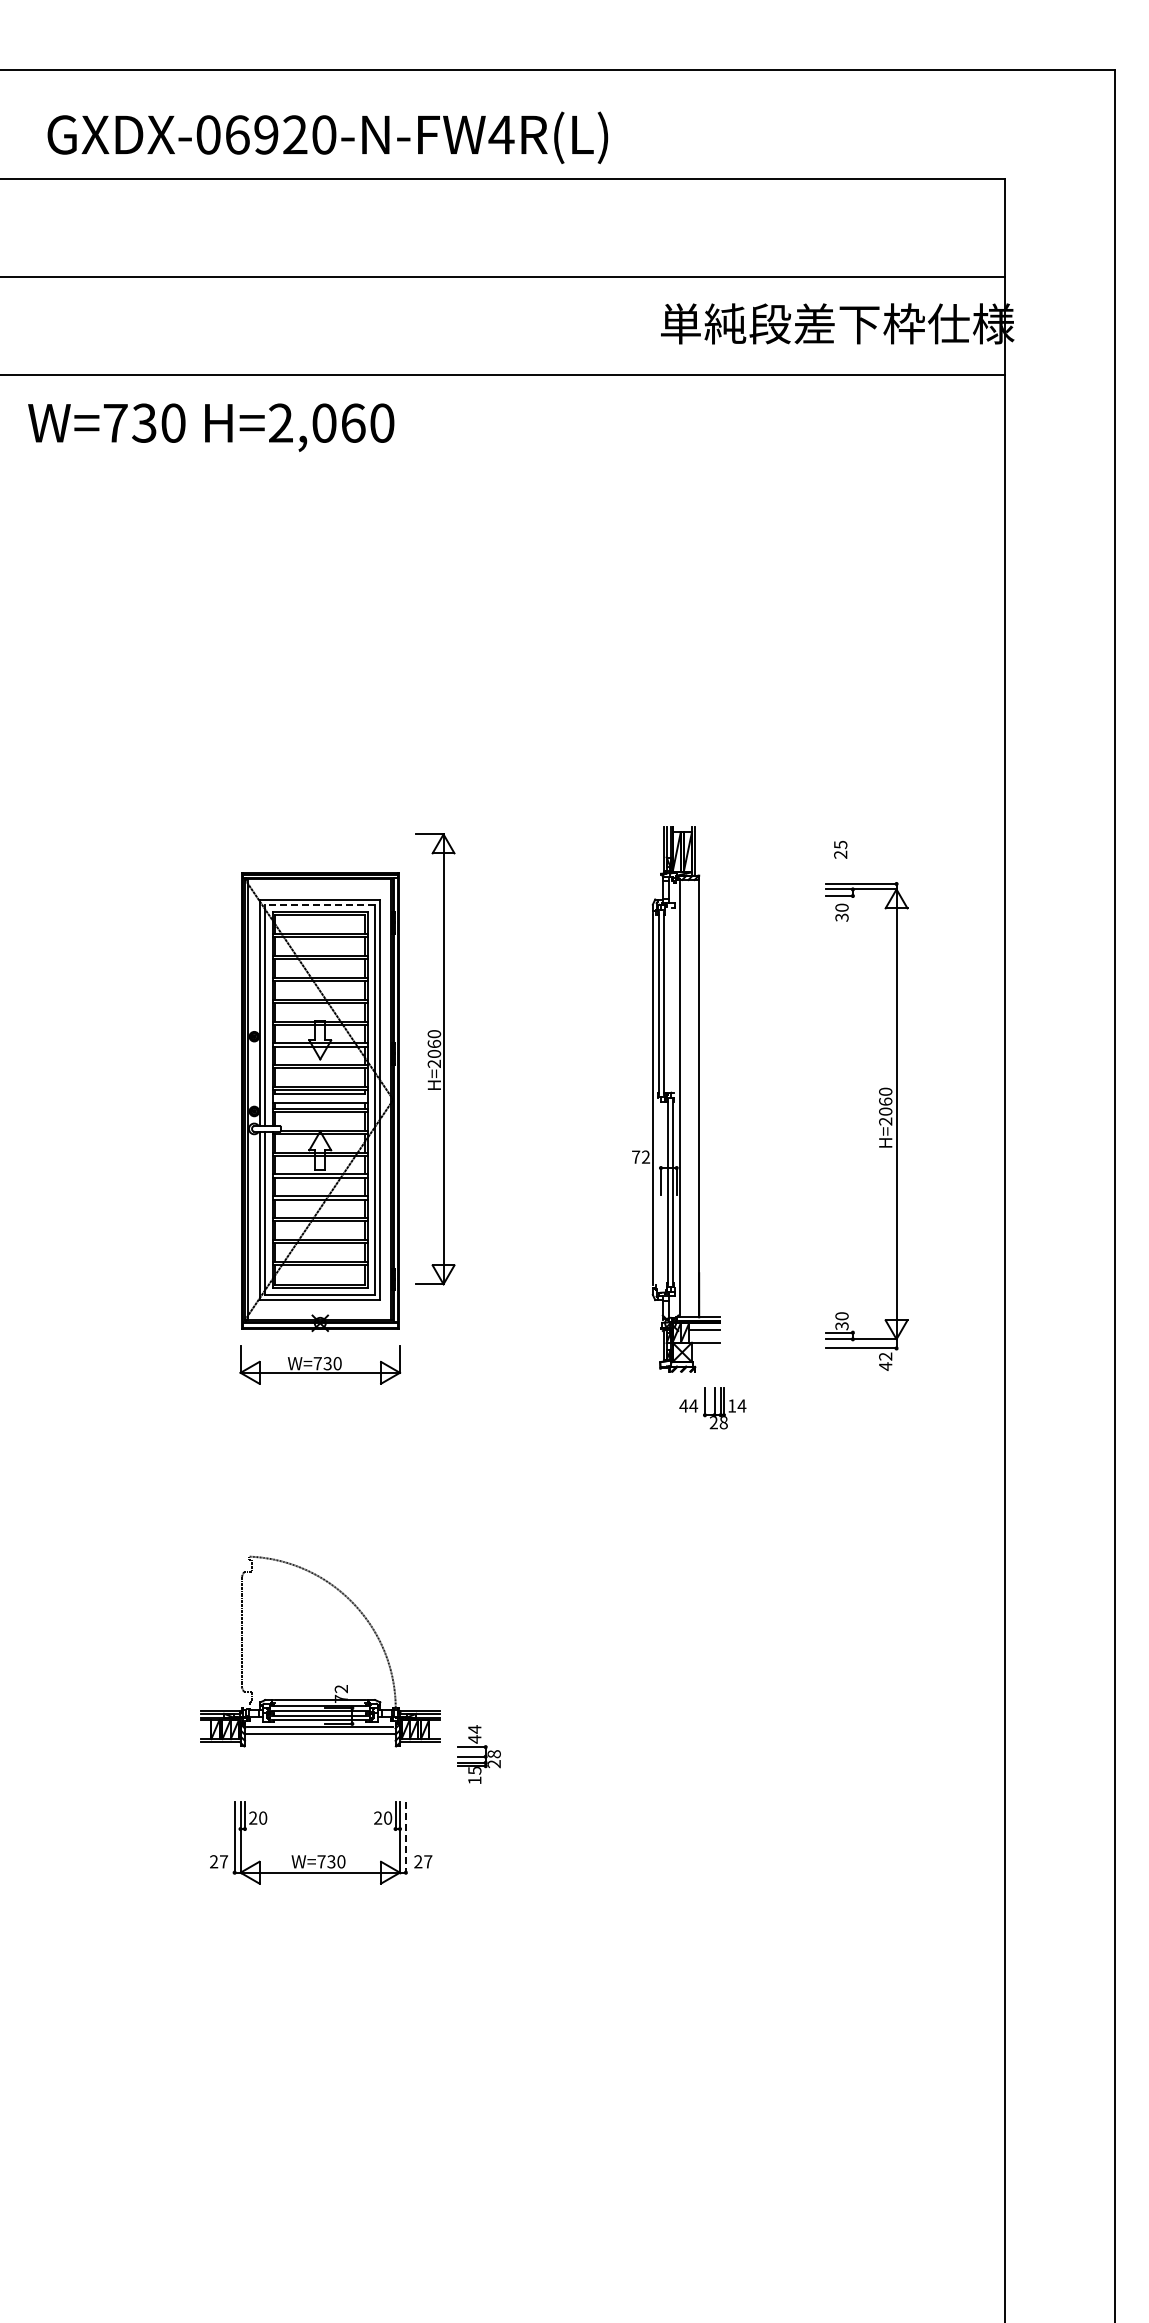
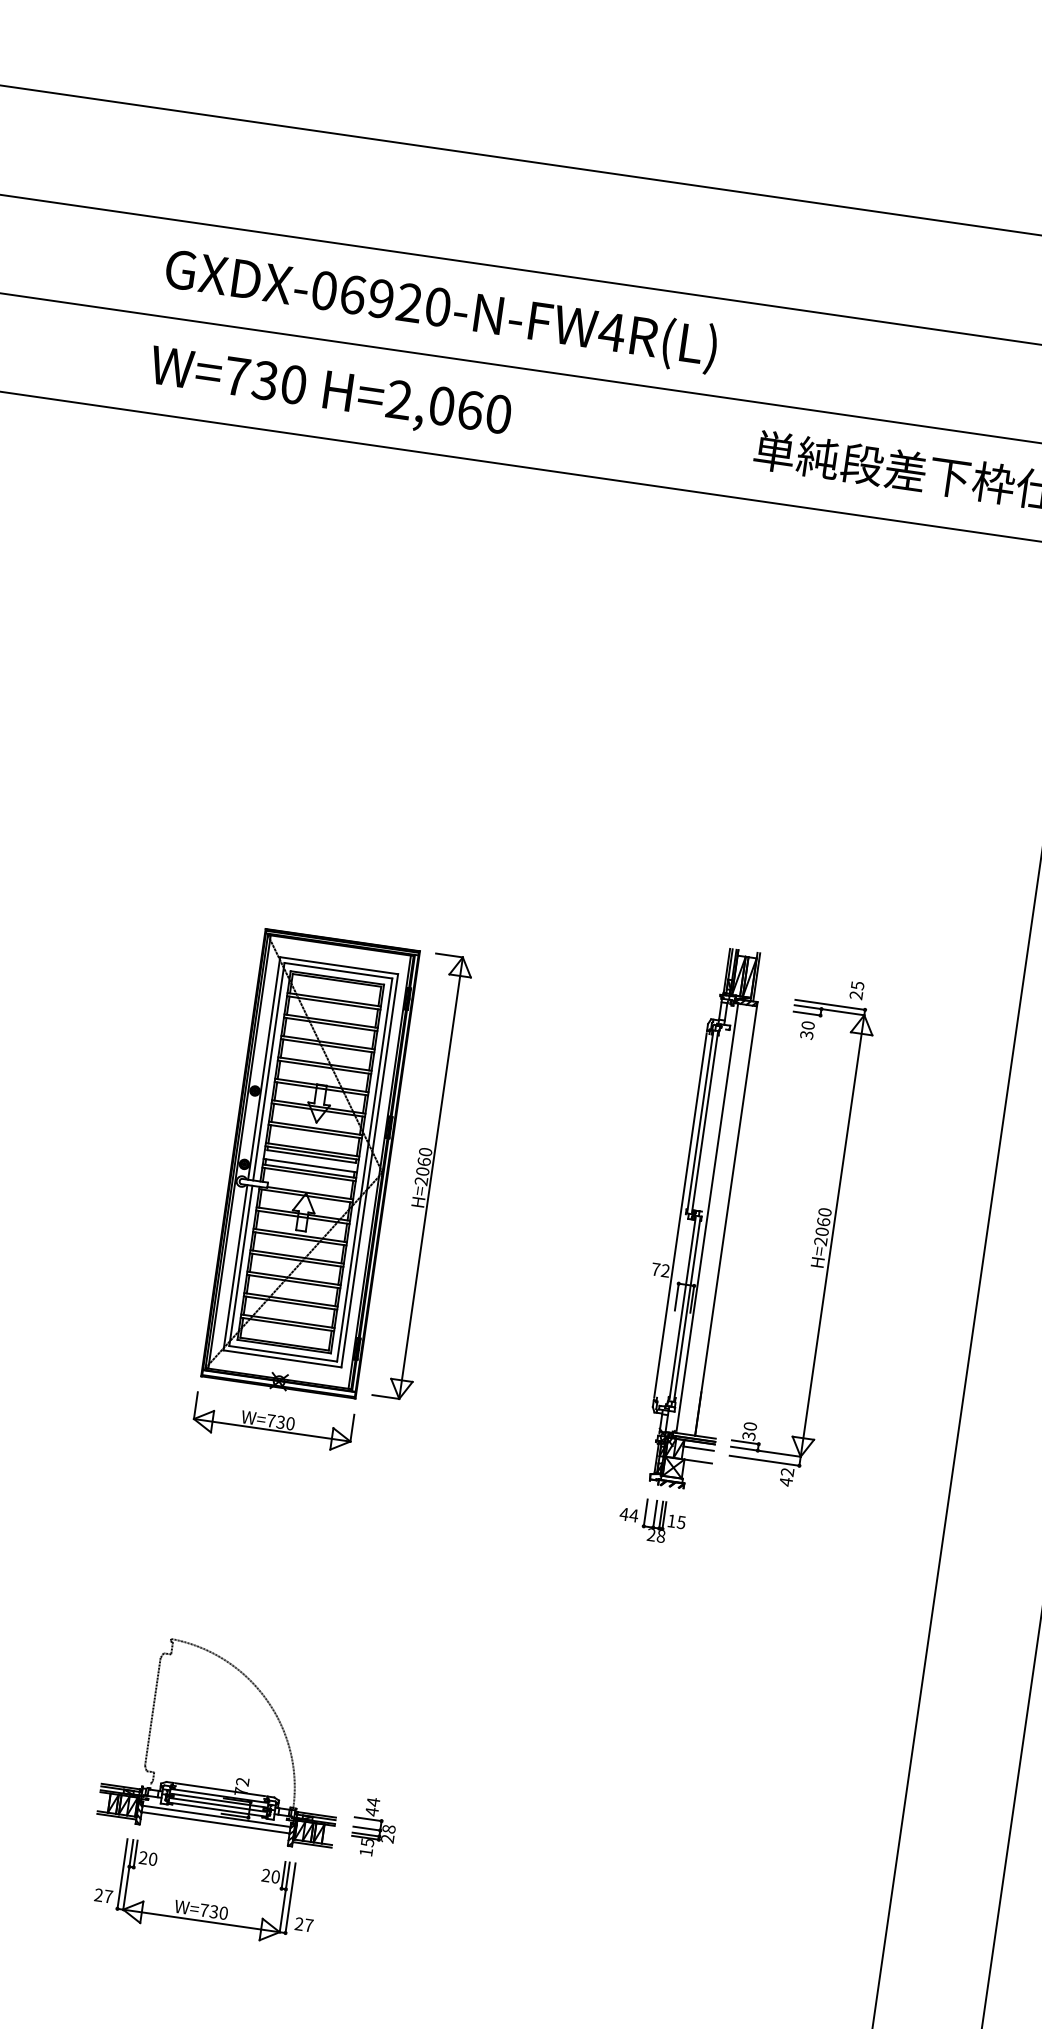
text: (327, 137) -> (440, 310), moved
text: (211, 427) -> (330, 394), moved
line: (320, 904) -> (338, 970), dashed -> solid
part: (435, 1059) -> (423, 1177), moved
part: (676, 1099) -> (703, 1218), moved
part: (879, 1124) -> (814, 1243), moved
text: (741, 1405) -> (681, 1521), 14 -> 15
part: (337, 1685) -> (239, 1777), moved
line: (405, 1837) -> (290, 1898), dashed -> solid

